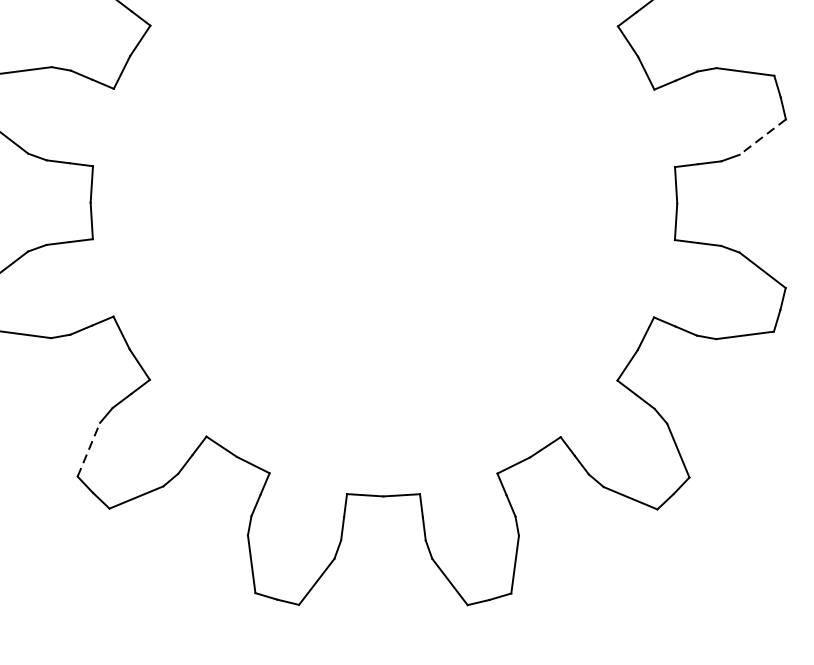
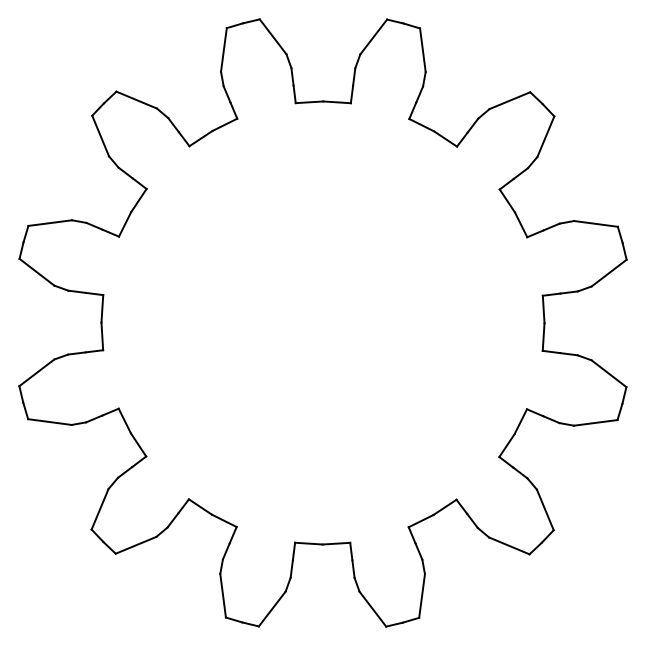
line: (763, 137) -> (609, 273), dashed -> solid
line: (89, 450) -> (100, 509), dashed -> solid

